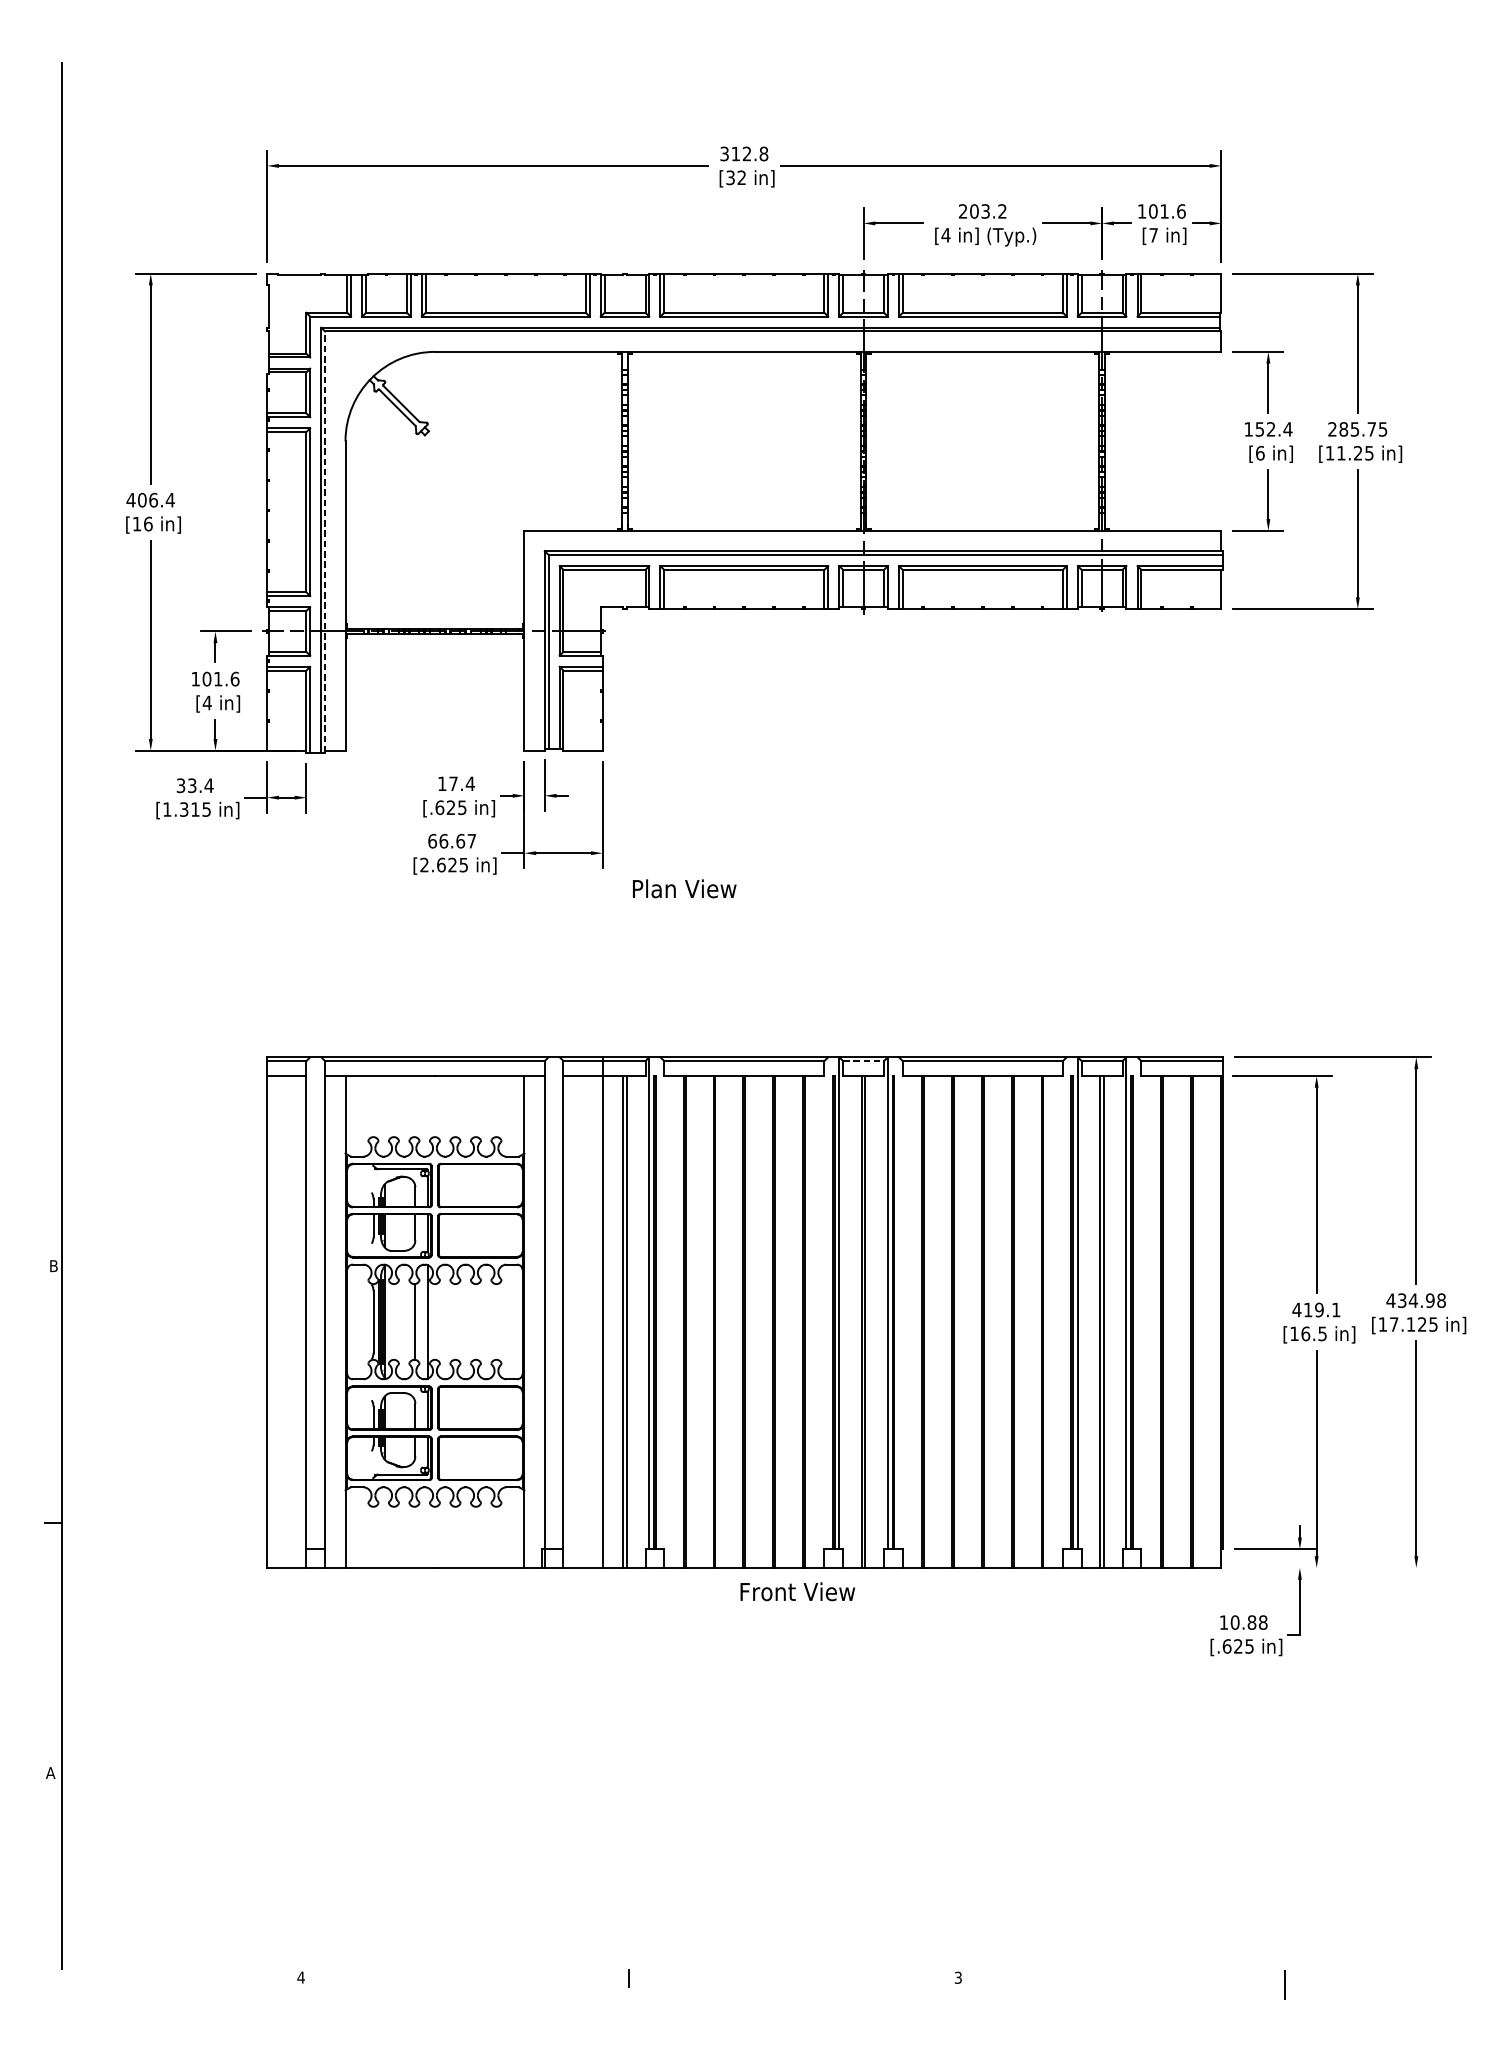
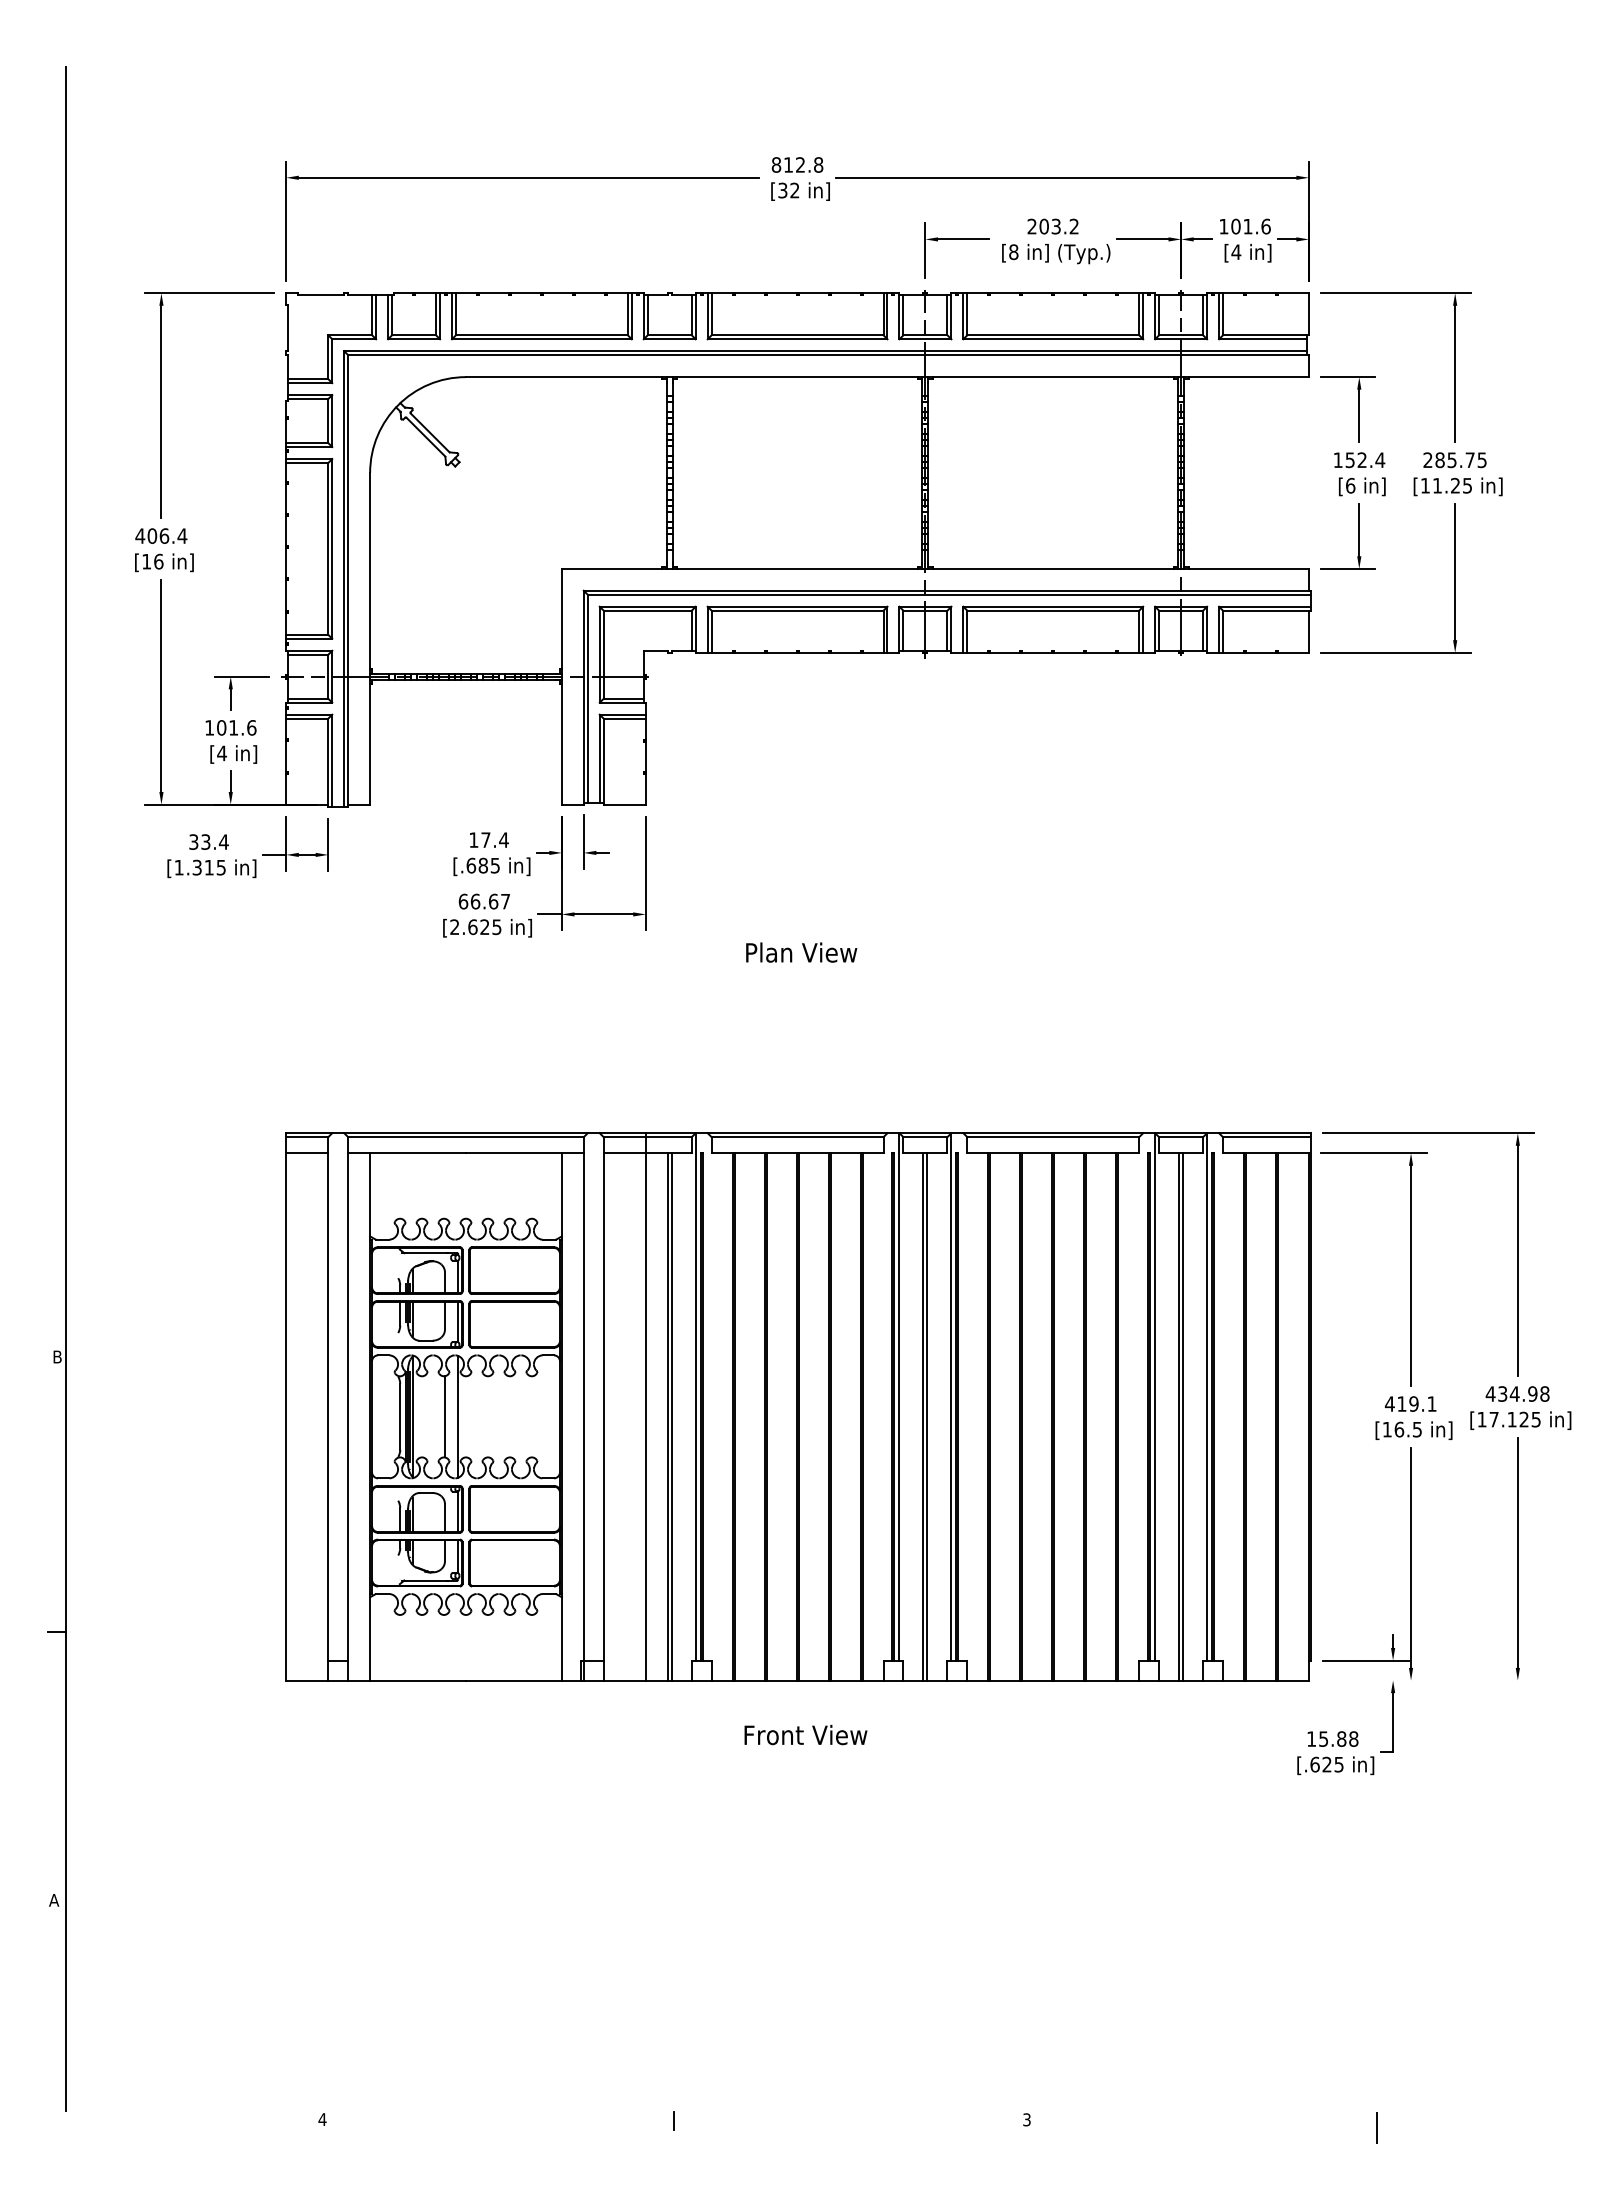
text: (724, 153) -> (776, 164), 312.8 -> 812.8
text: (1153, 234) -> (1236, 251), [7 -> [4
text: (945, 235) -> (1013, 252), [4 -> [8
line: (325, 541) -> (348, 580), dashed -> solid
text: (450, 807) -> (482, 865), [.625 -> [.685
text: (684, 888) -> (801, 952), moved
line: (863, 1061) -> (925, 1137), dashed -> solid
text: (797, 1592) -> (805, 1735), moved
text: (1234, 1622) -> (1323, 1738), 10.88 -> 15.88

